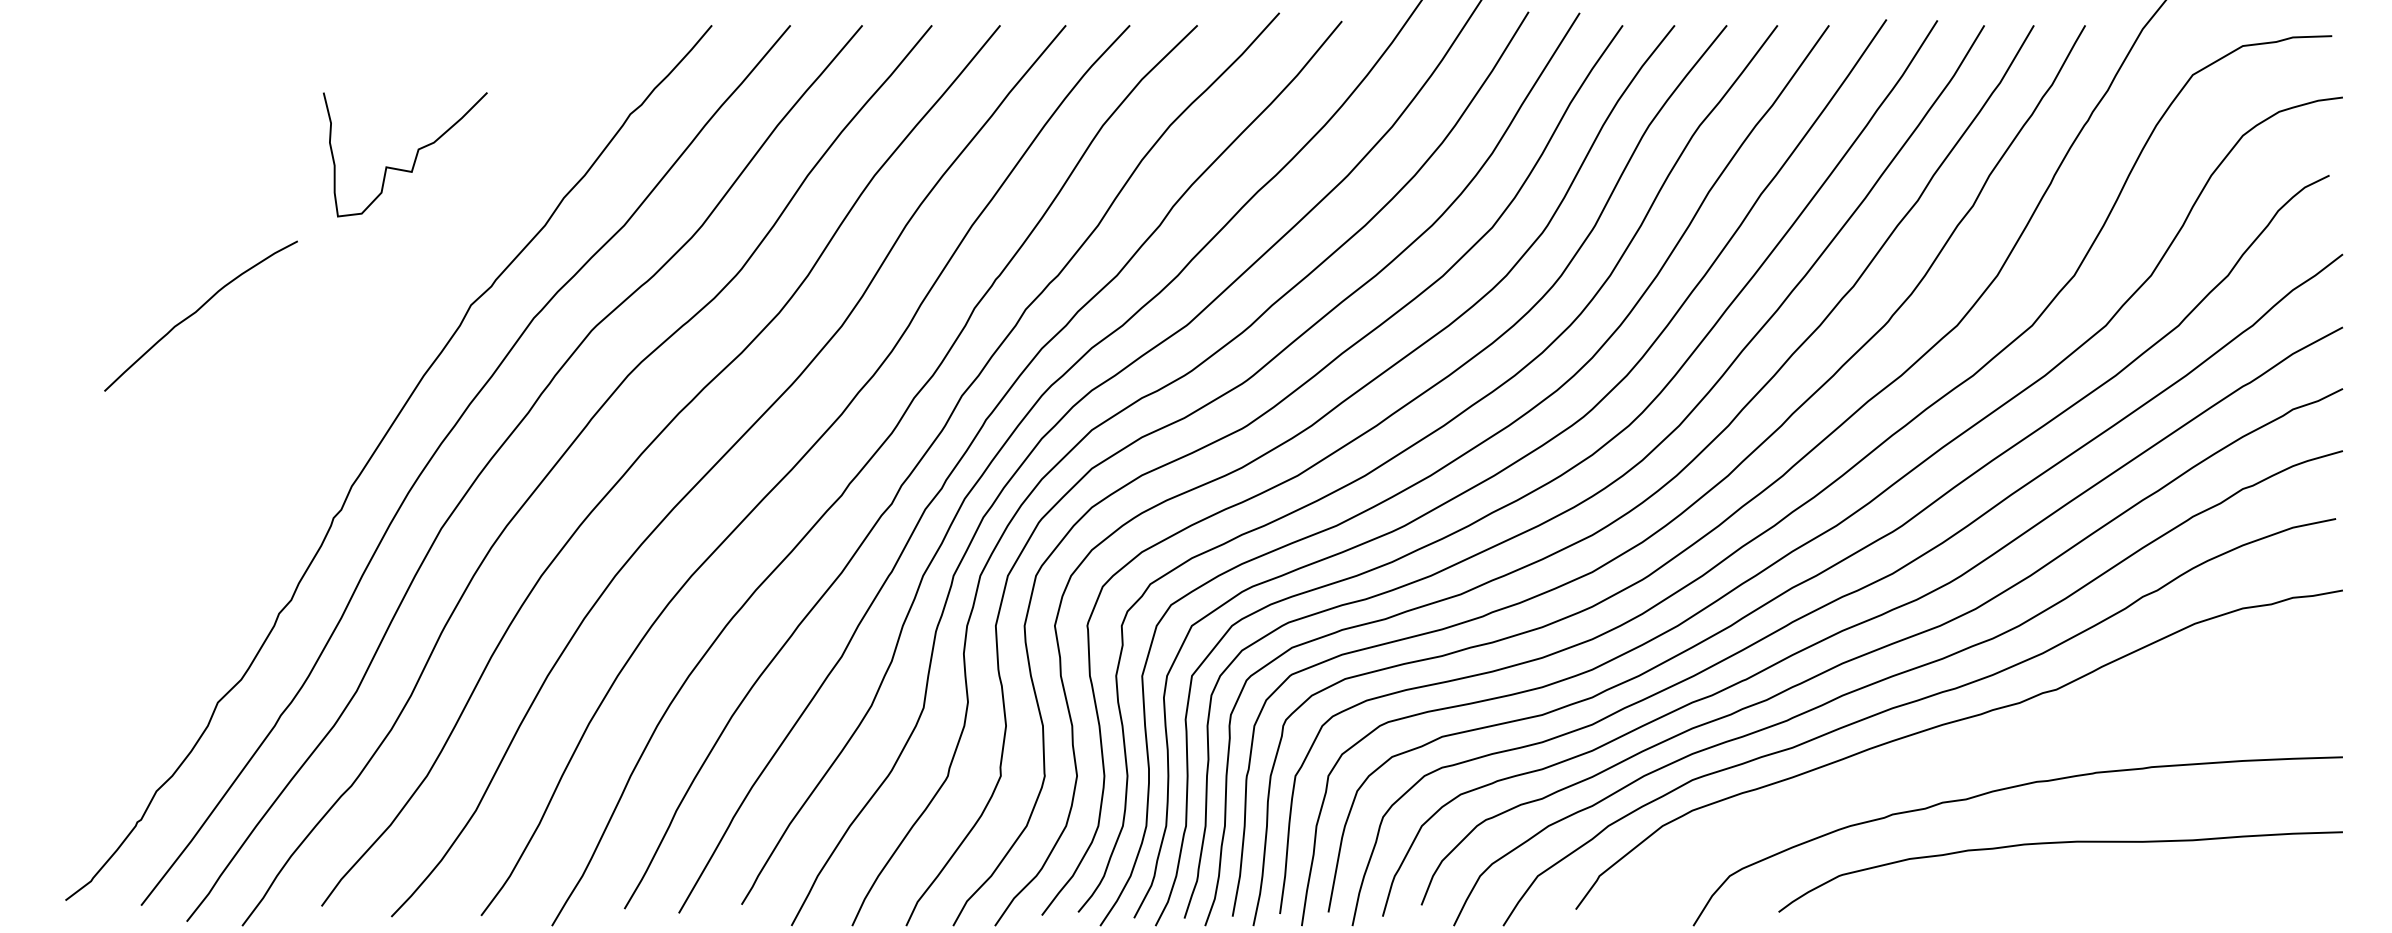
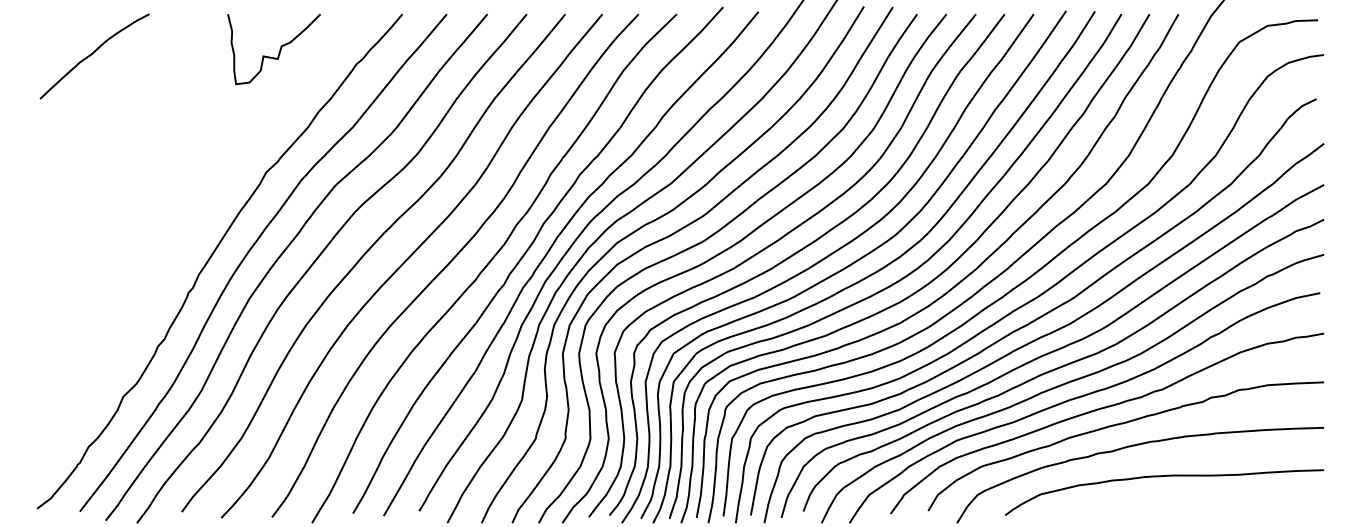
curve: (412, 160) -> (278, 52), moved
curve: (197, 312) -> (92, 54), moved
curve: (1987, 751) -> (1123, 424), added

